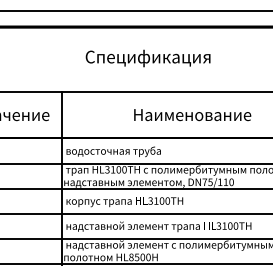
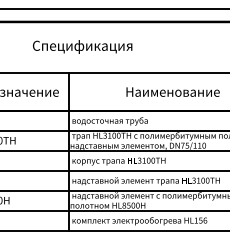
text: (147, 57) -> (82, 46), moved

